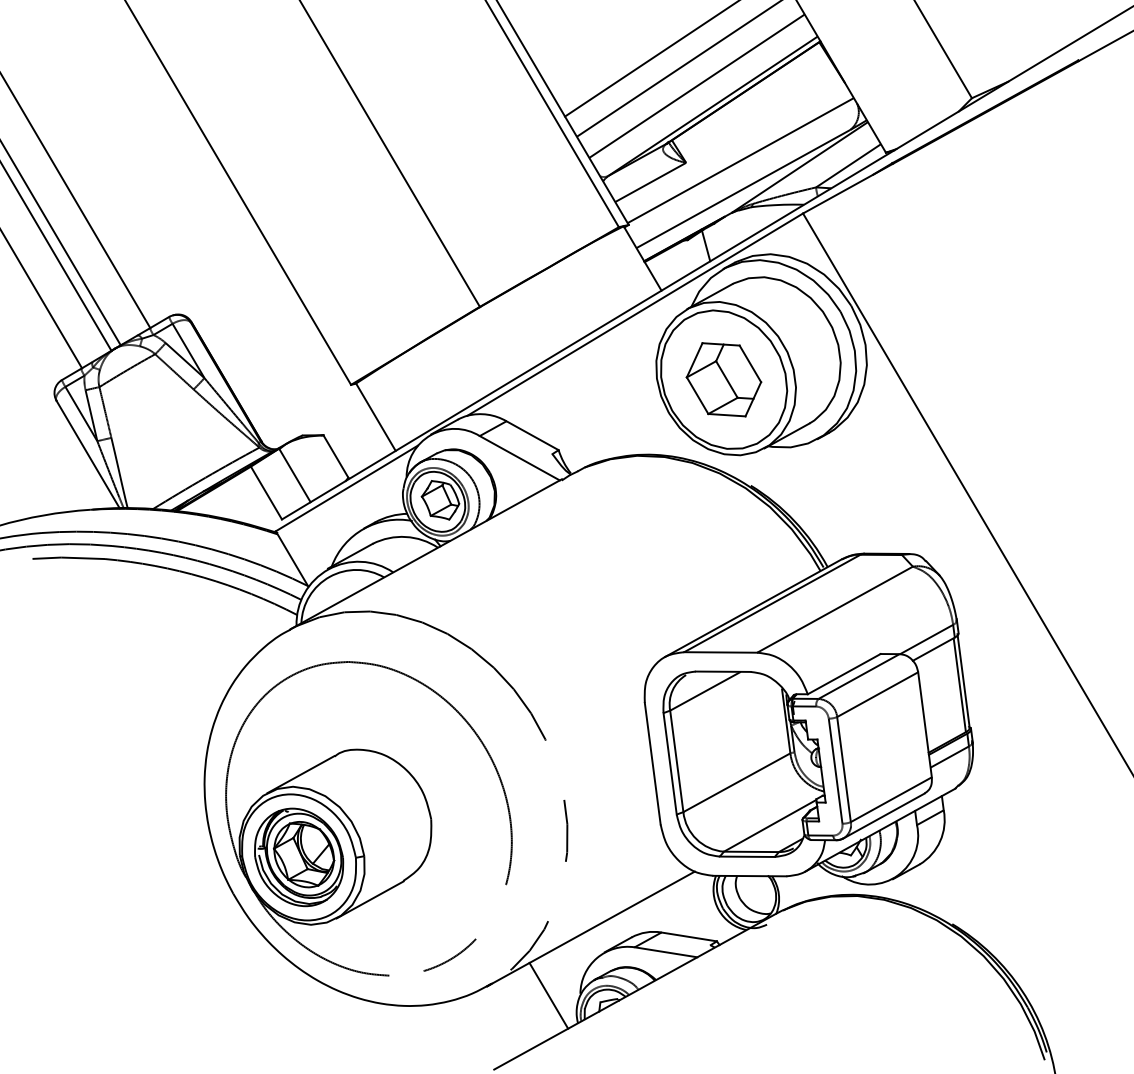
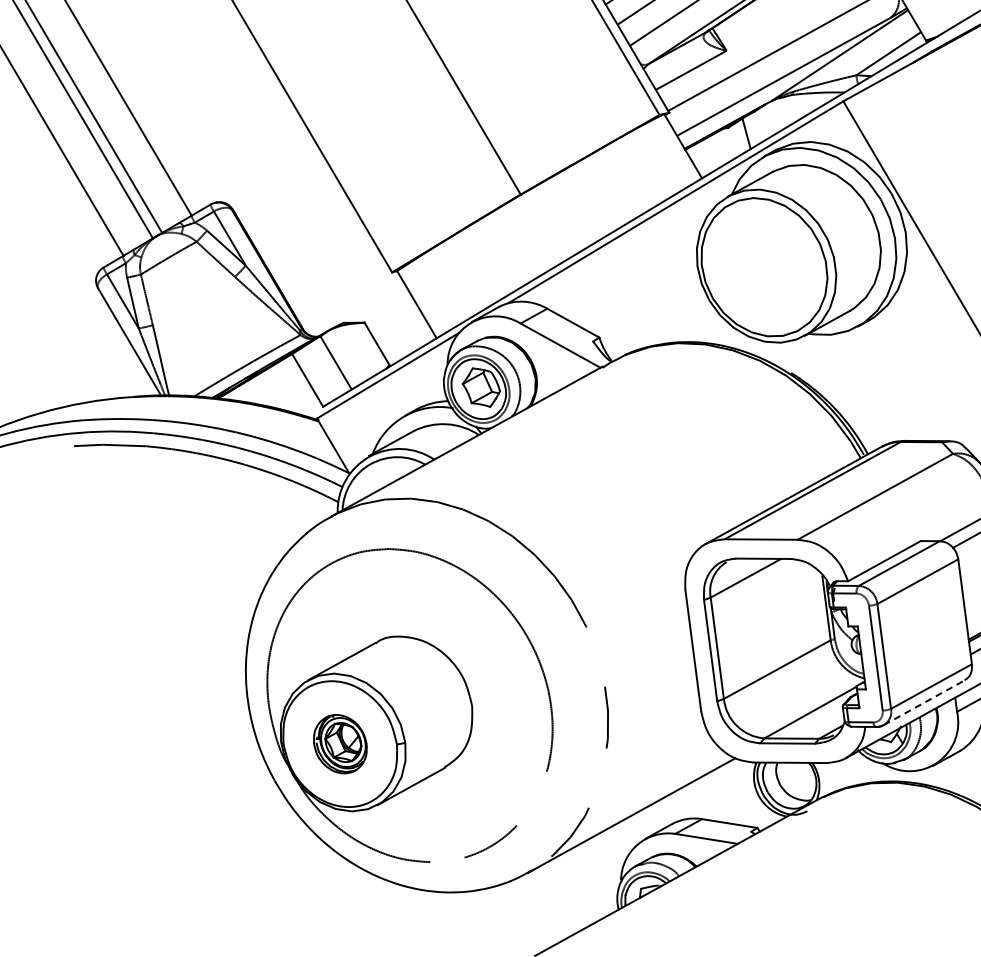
part: (723, 379) -> (763, 267), removed
line: (884, 815) -> (924, 702), solid -> dashed
part: (299, 857) -> (340, 744), size x0.6
line: (548, 995) -> (589, 881), removed

